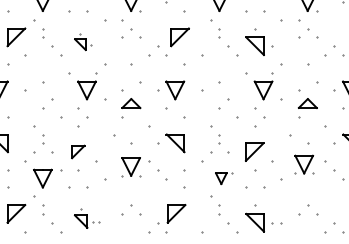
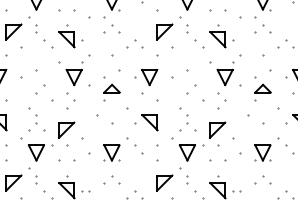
part: (179, 36) -> (164, 31), moved
part: (82, 42) -> (70, 36), size x1.67
part: (78, 151) -> (66, 129), size x1.43
part: (303, 164) -> (262, 152), moved
part: (130, 166) -> (111, 152), moved
part: (224, 178) -> (191, 152), size x1.67
part: (176, 213) -> (164, 182), moved
part: (87, 219) -> (74, 187), size x1.43

